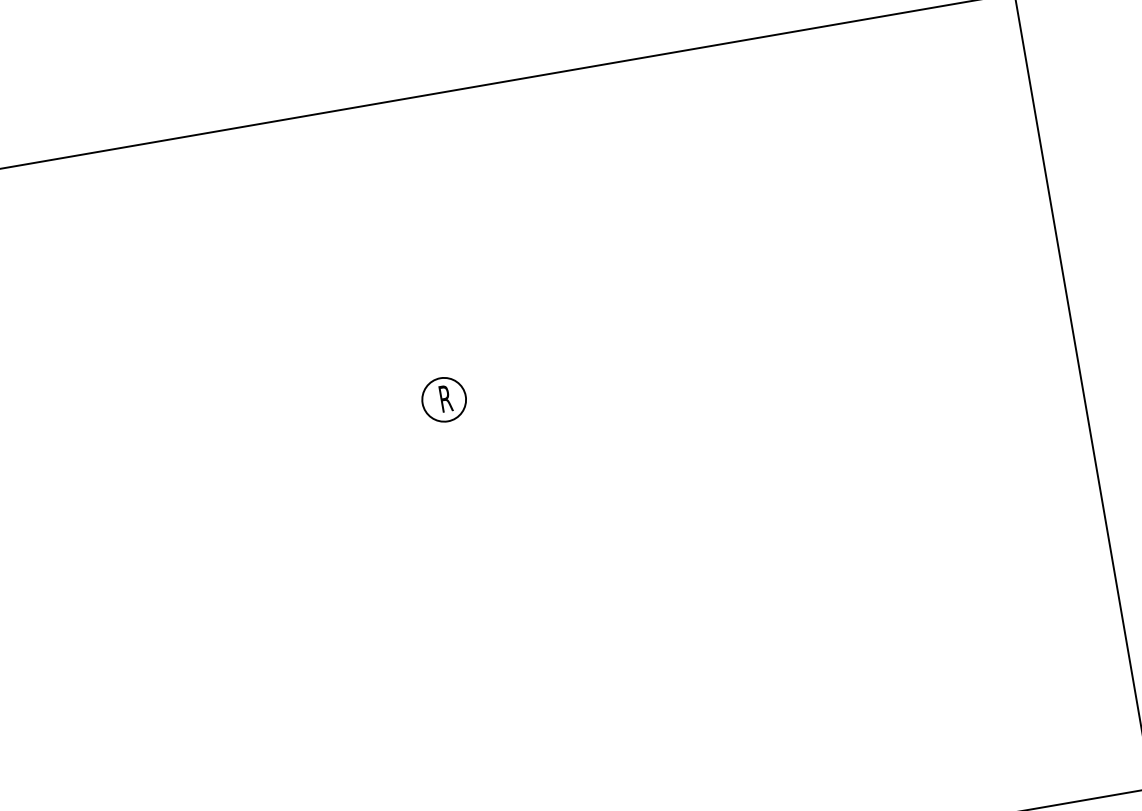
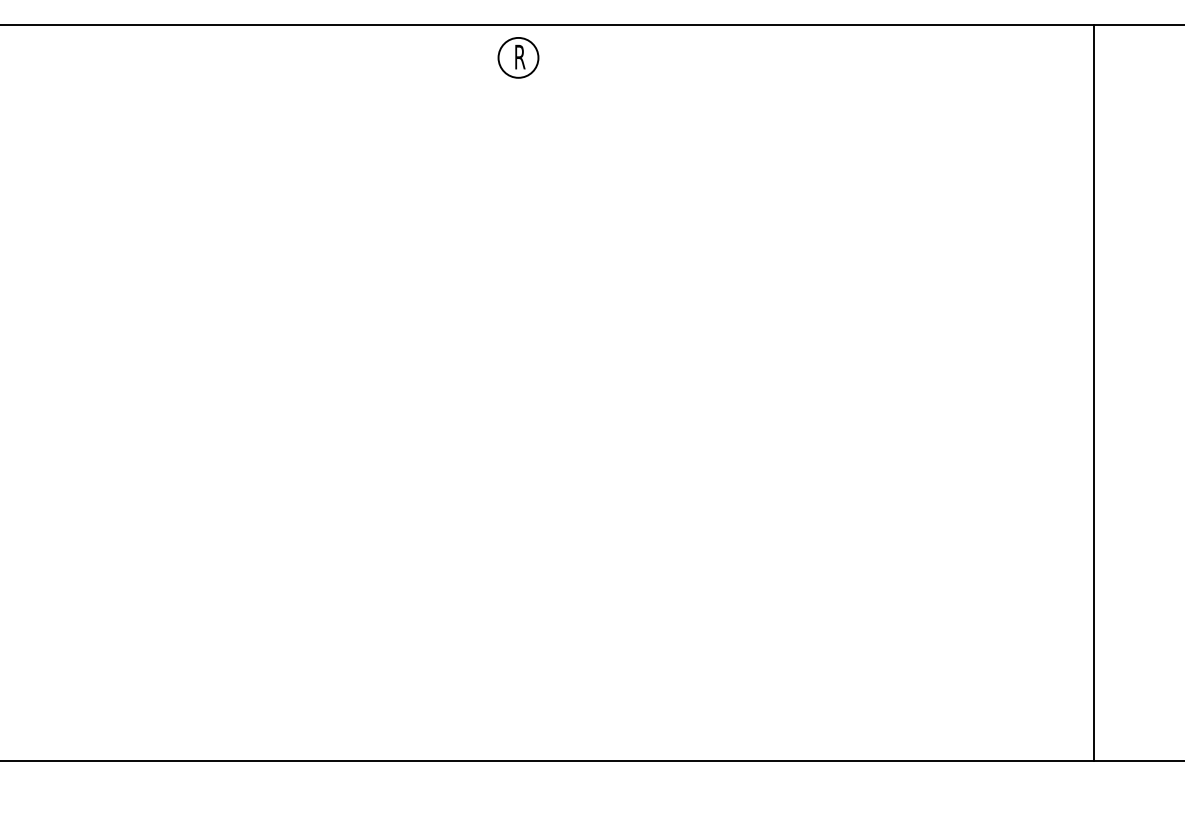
part: (444, 399) -> (518, 57), moved

